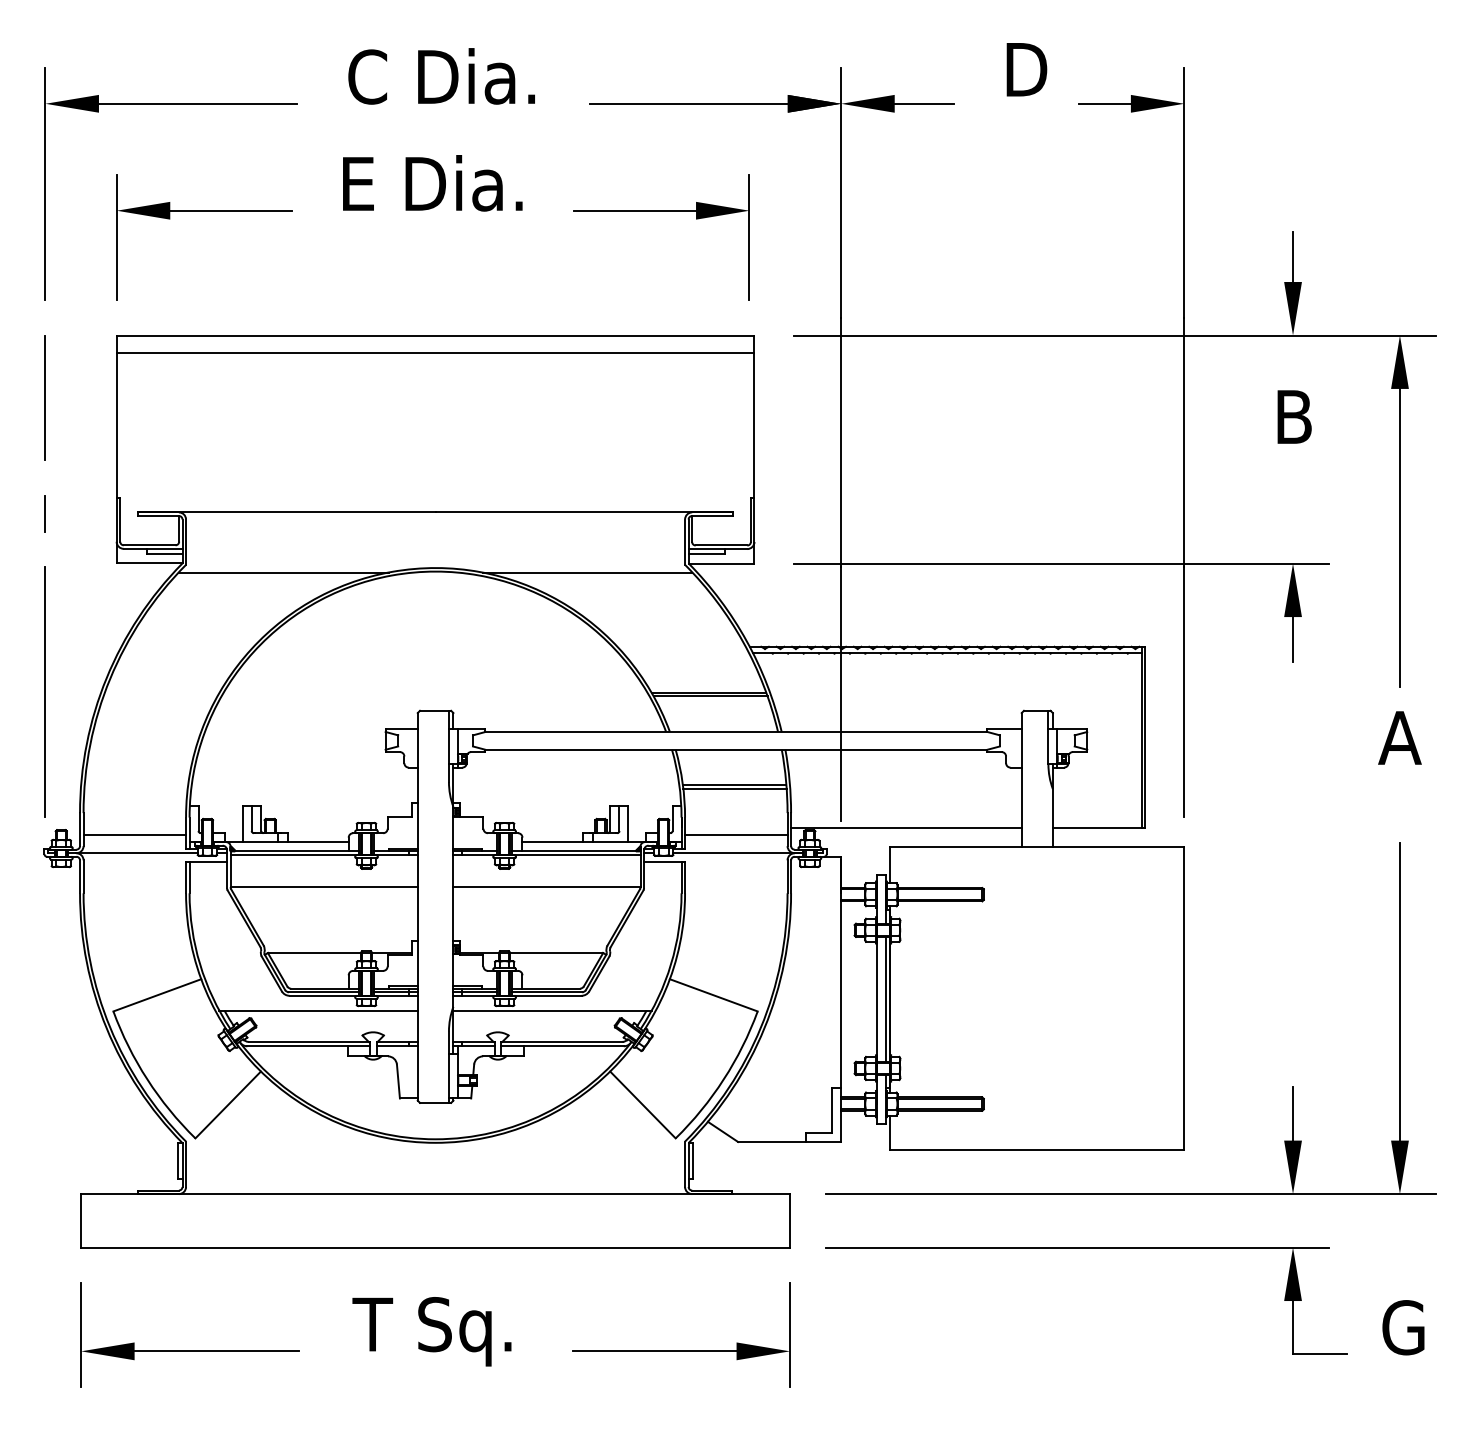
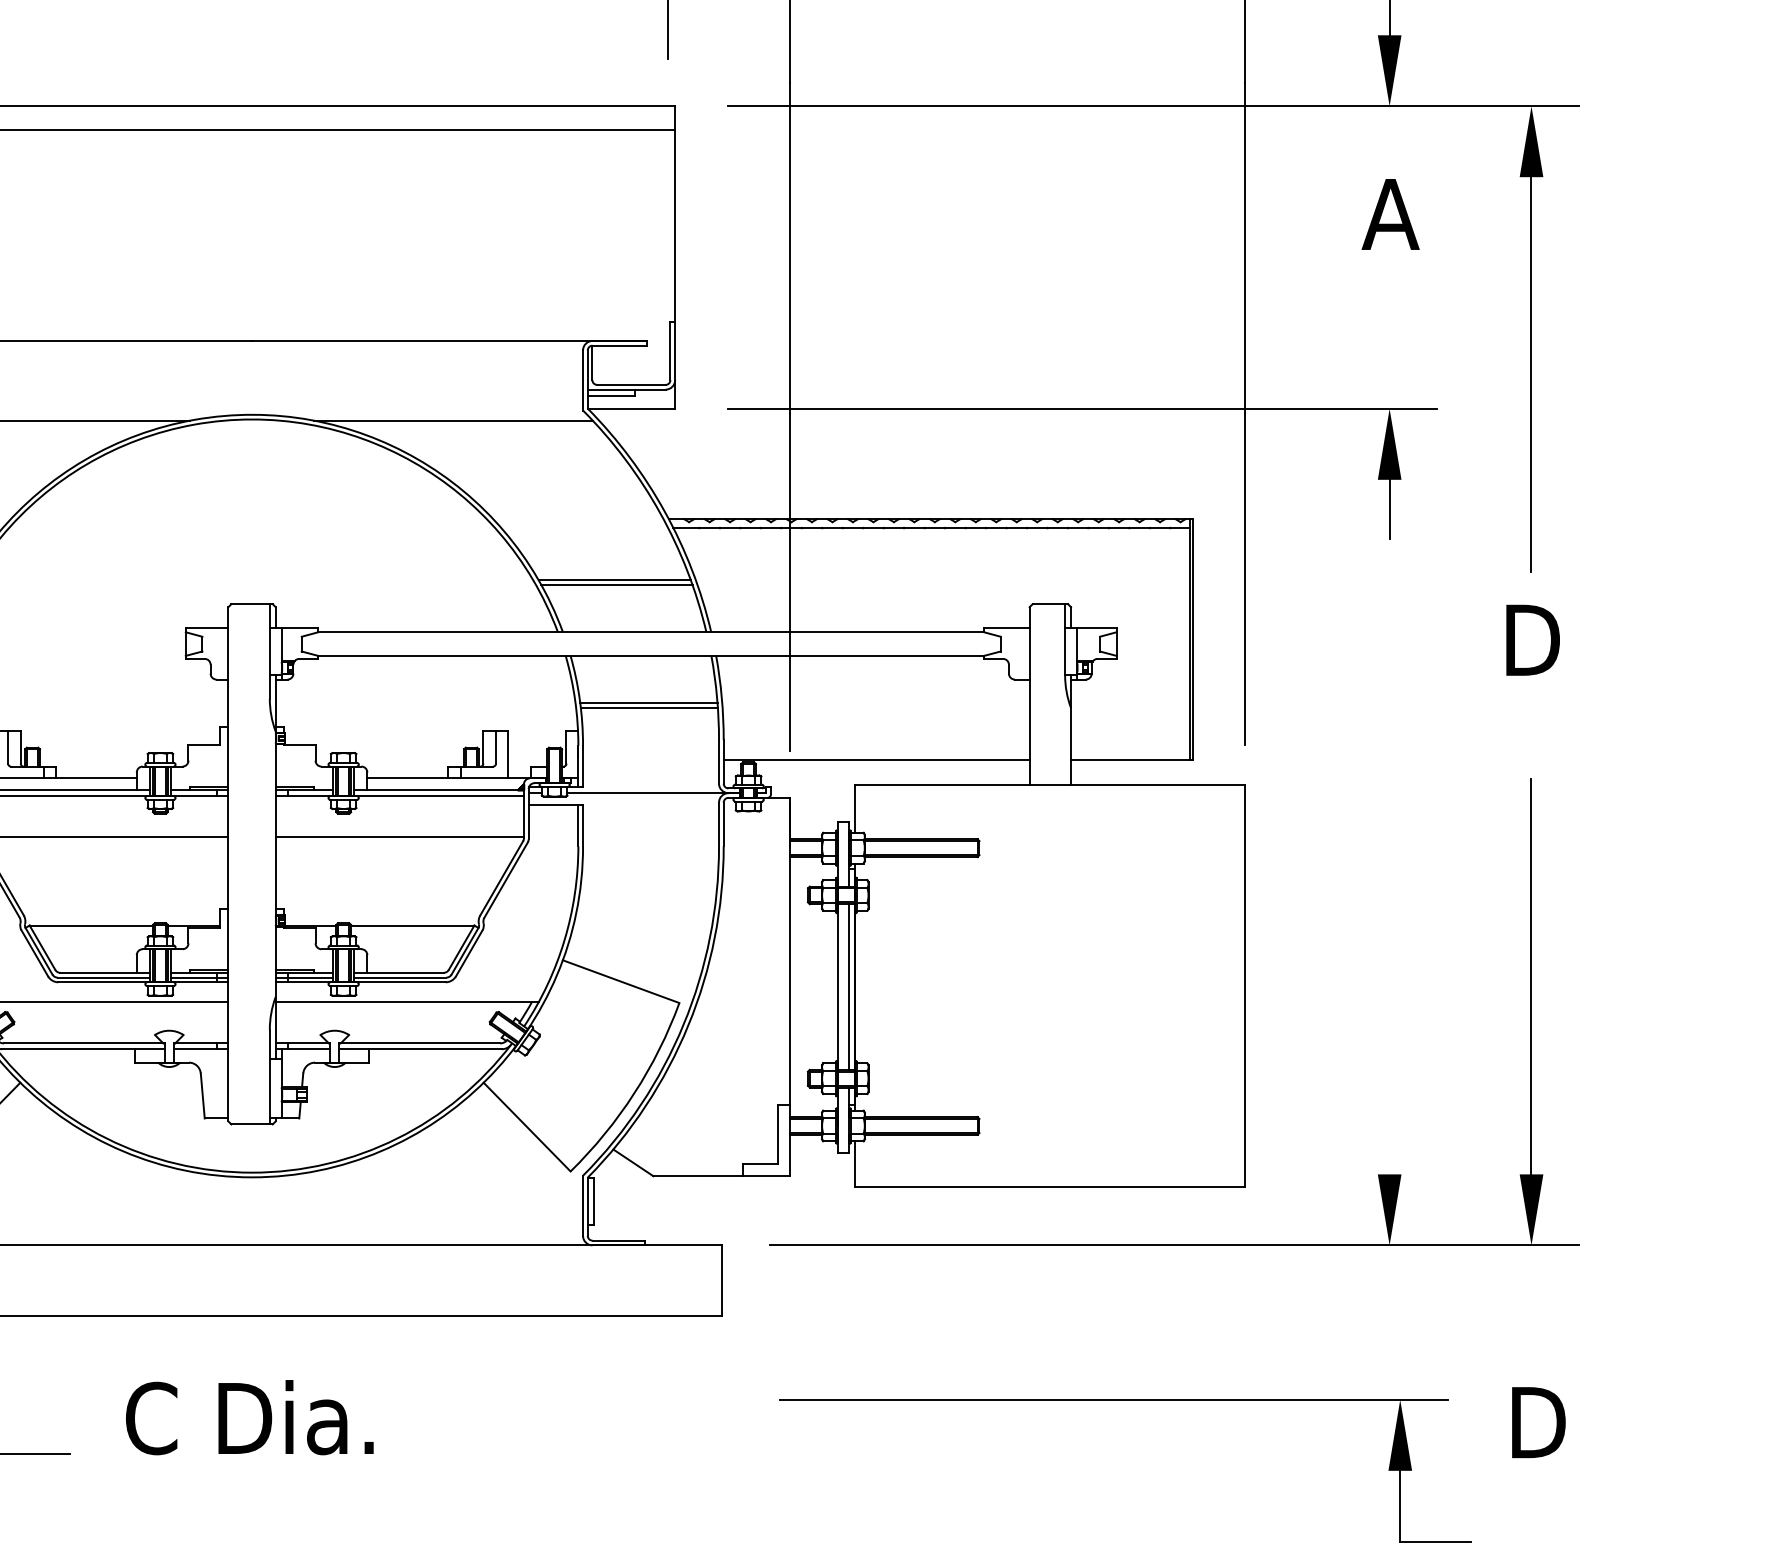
text: (1293, 416) -> (1390, 213), B -> A
text: (1399, 737) -> (1530, 639), A -> D
line: (736, 835) -> (651, 769), removed
line: (1293, 1113) -> (1390, 1138), removed
part: (1086, 1248) -> (1126, 1401), moved
text: (1403, 1327) -> (1536, 1422), G -> D
text: (433, 1330) -> (249, 1426), T Sq. -> C Dia.
part: (681, 1350) -> (578, 1452), removed

